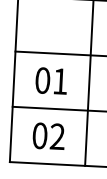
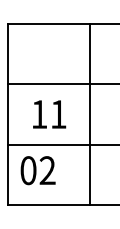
text: (42, 80) -> (39, 114), 01 -> 11
text: (48, 136) -> (37, 170), moved

